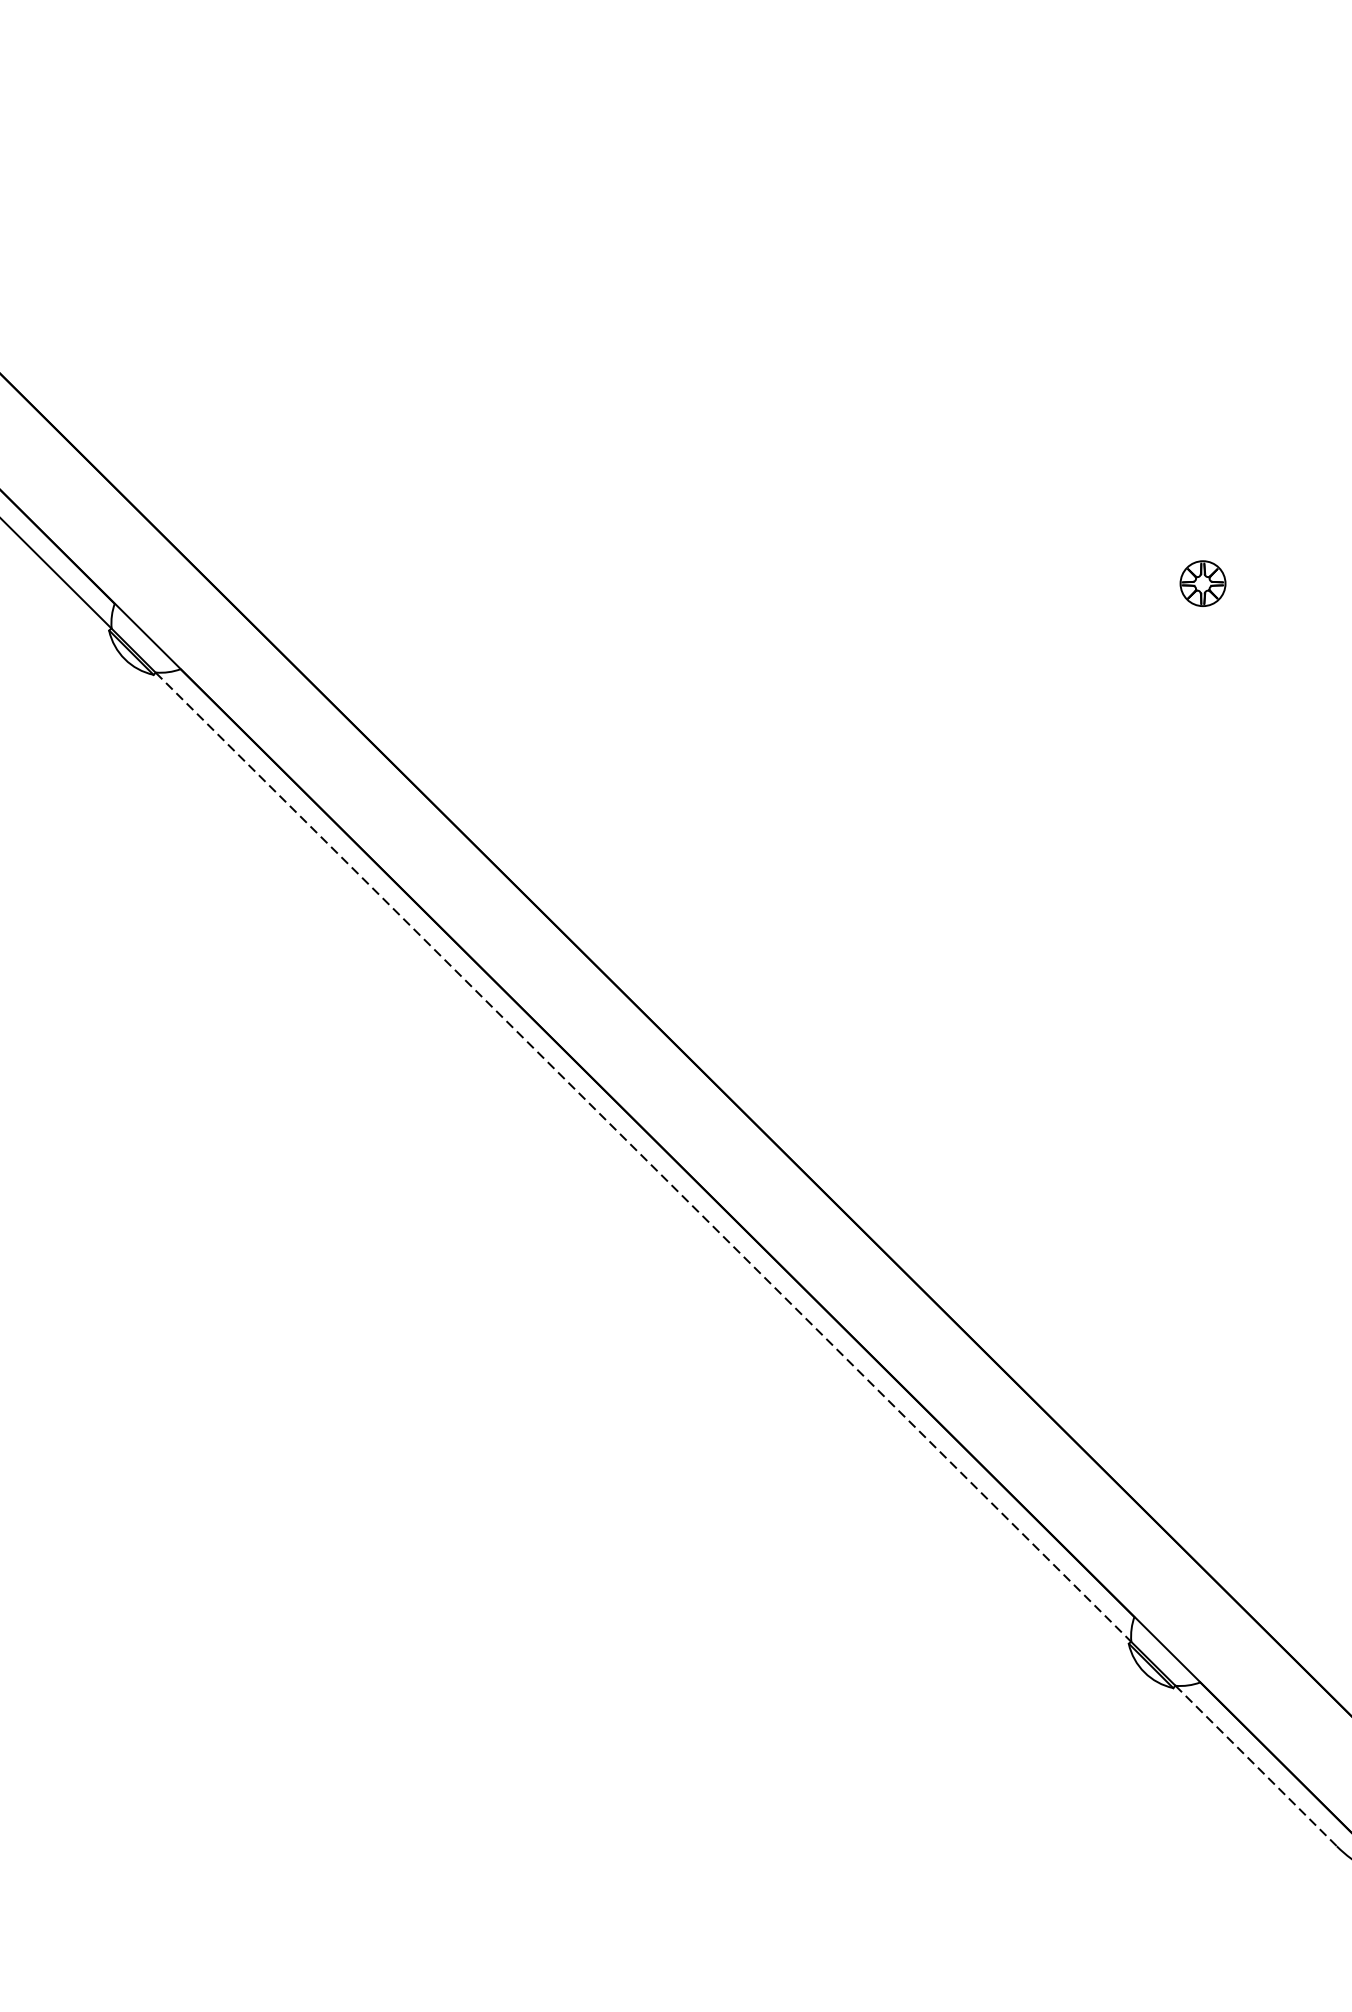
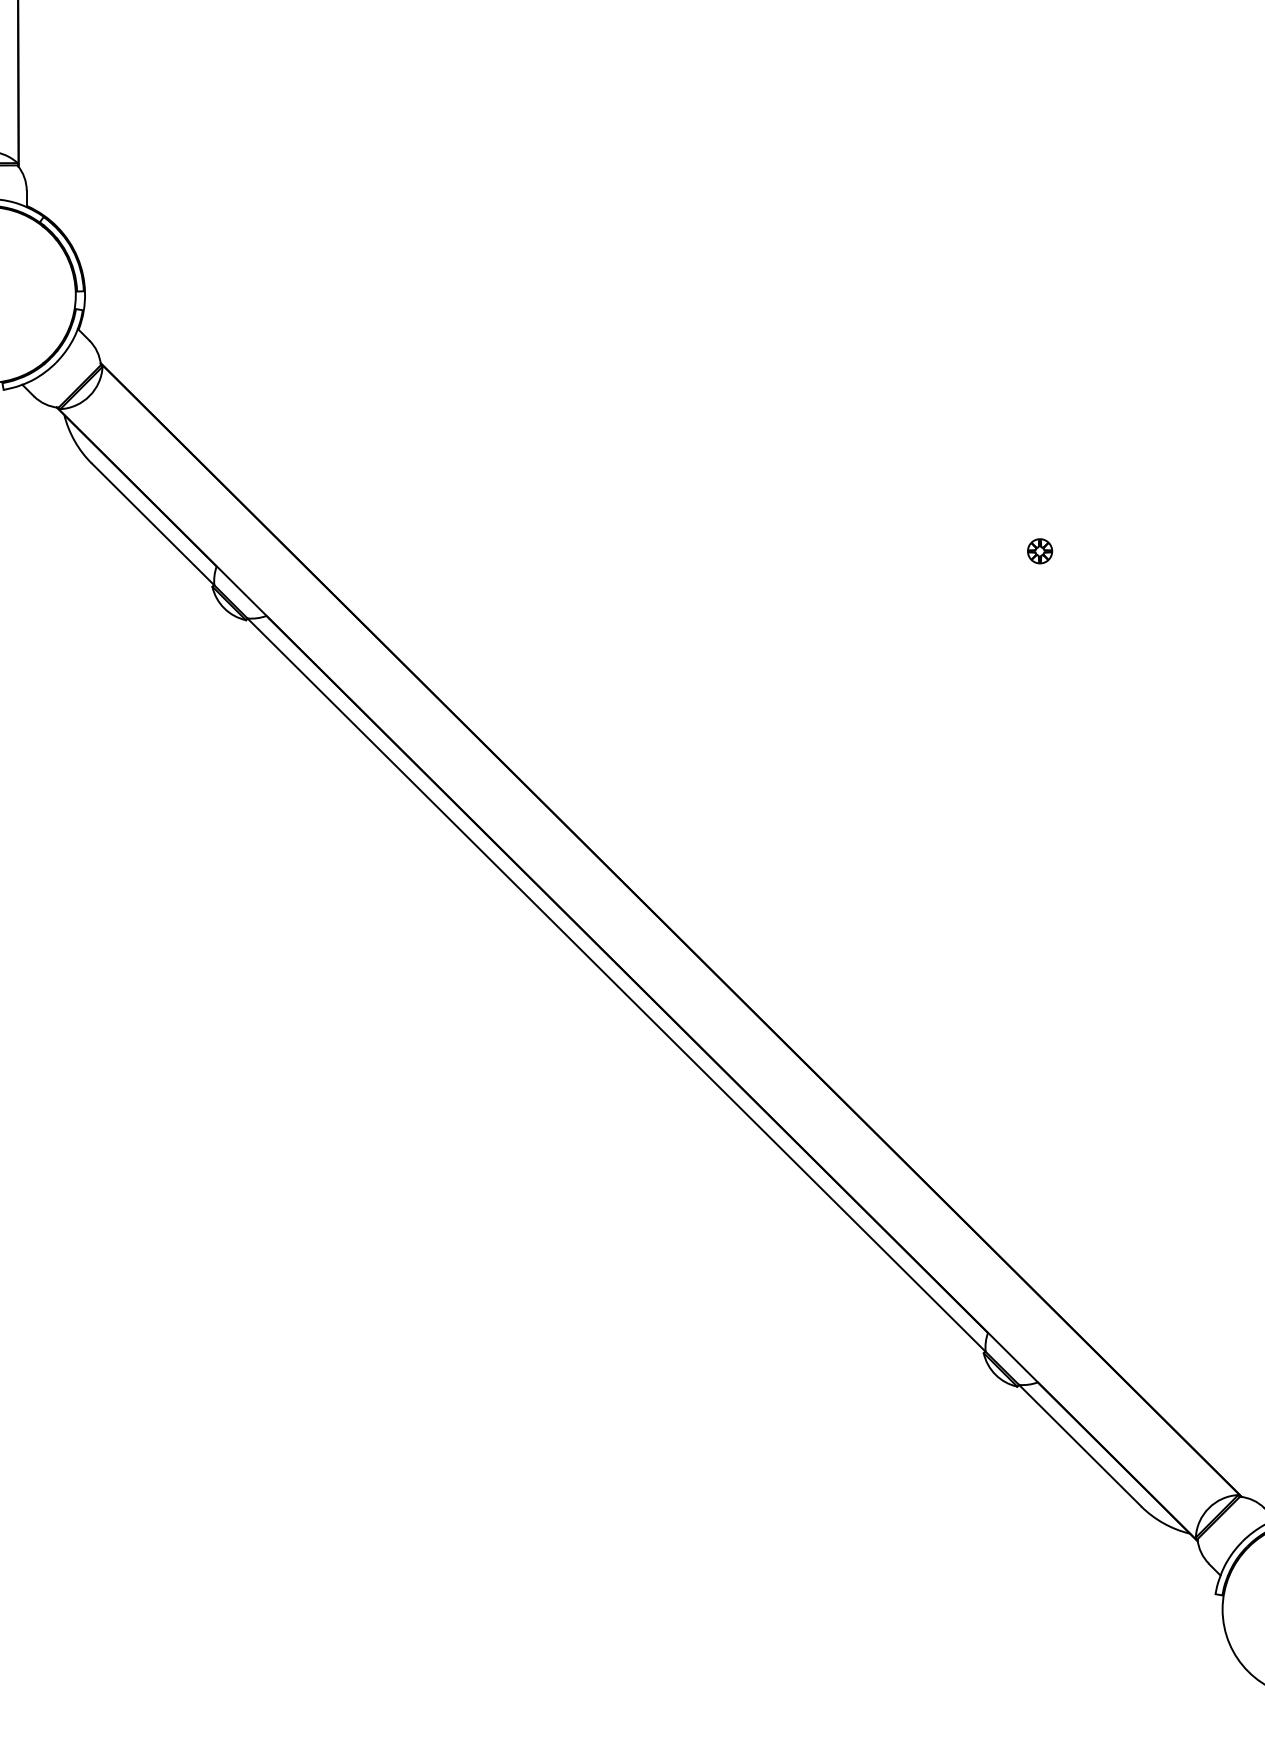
part: (1203, 583) -> (1040, 551), size x0.71
line: (643, 1157) -> (616, 985), dashed -> solid
line: (1256, 1765) -> (1080, 1445), dashed -> solid

